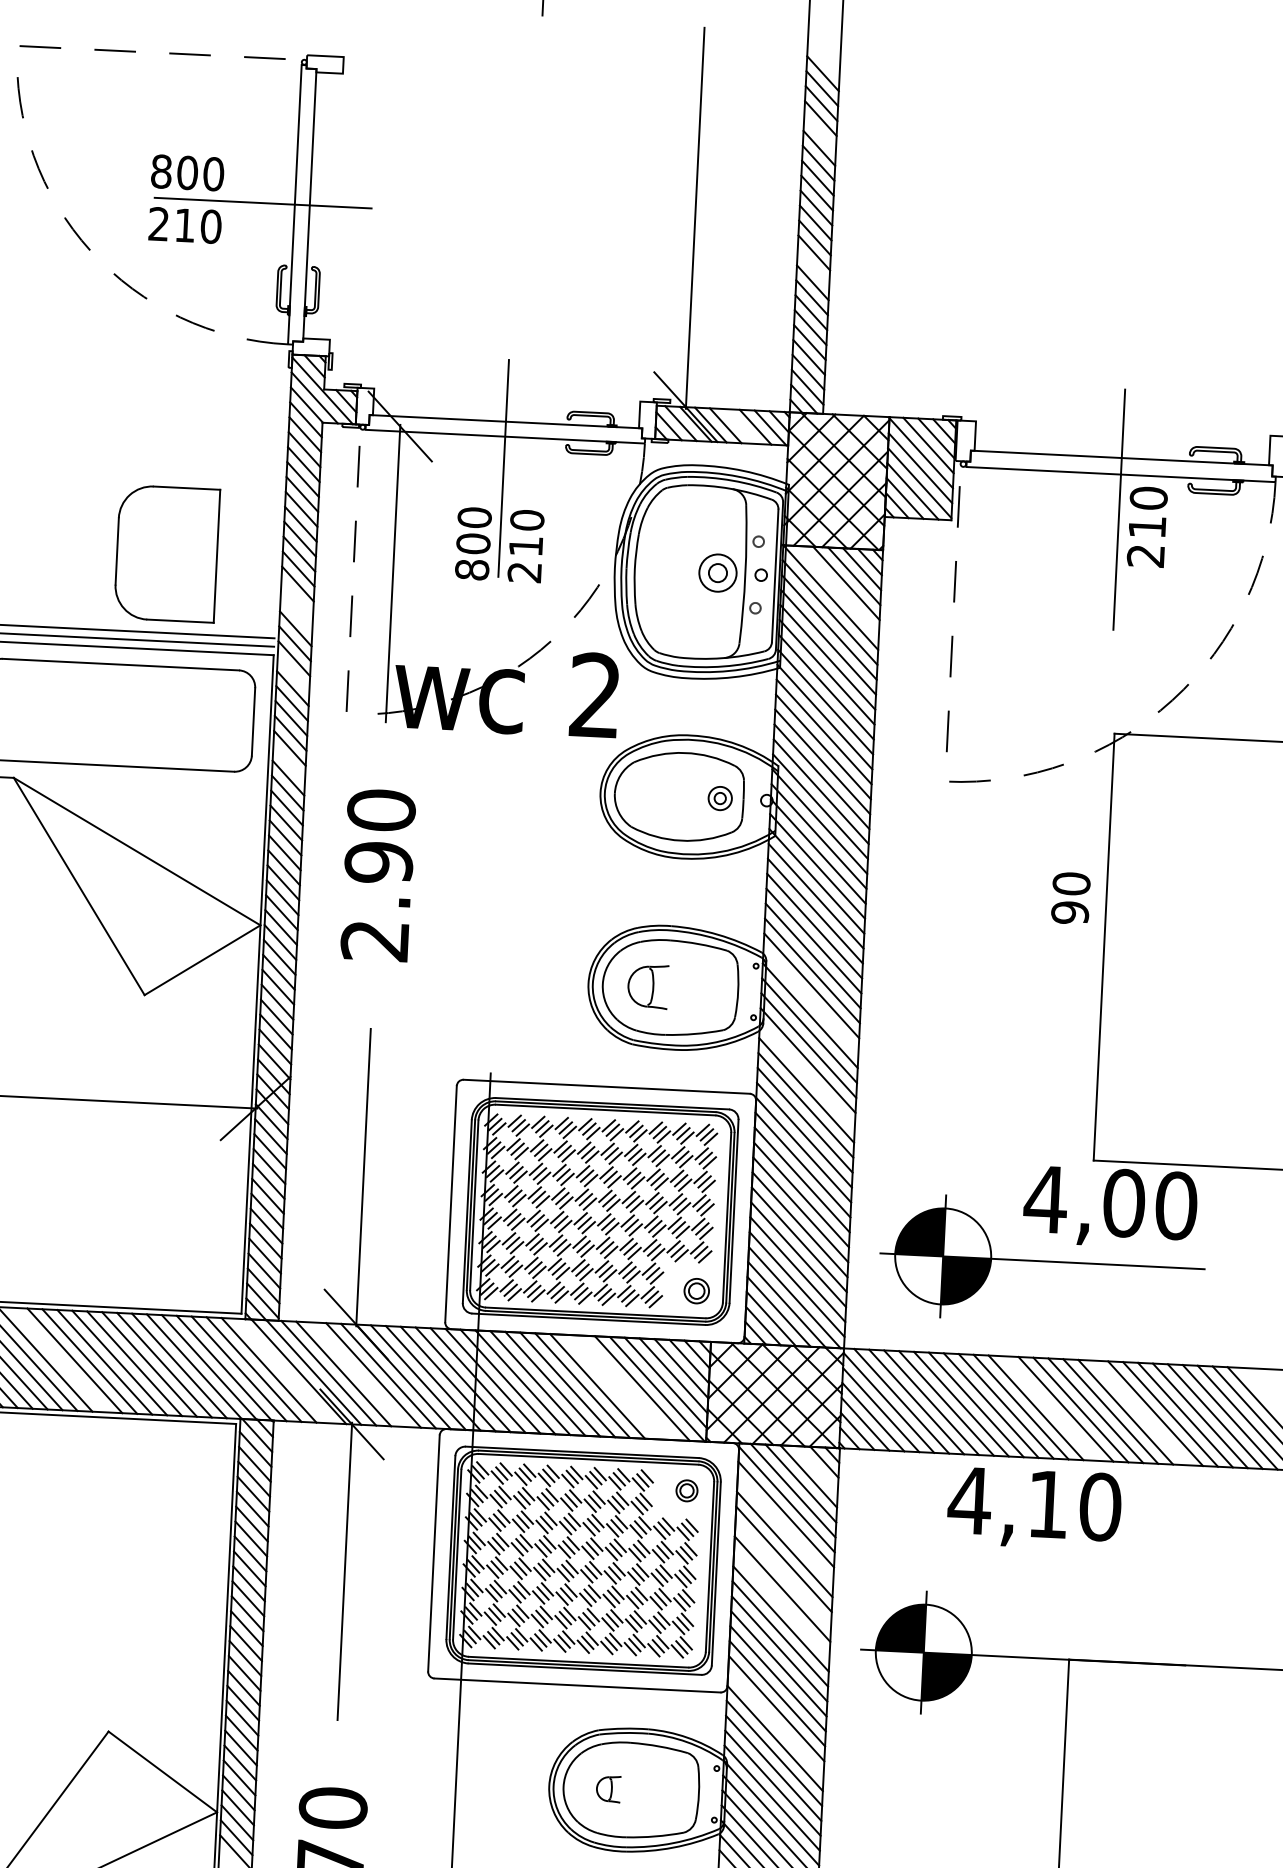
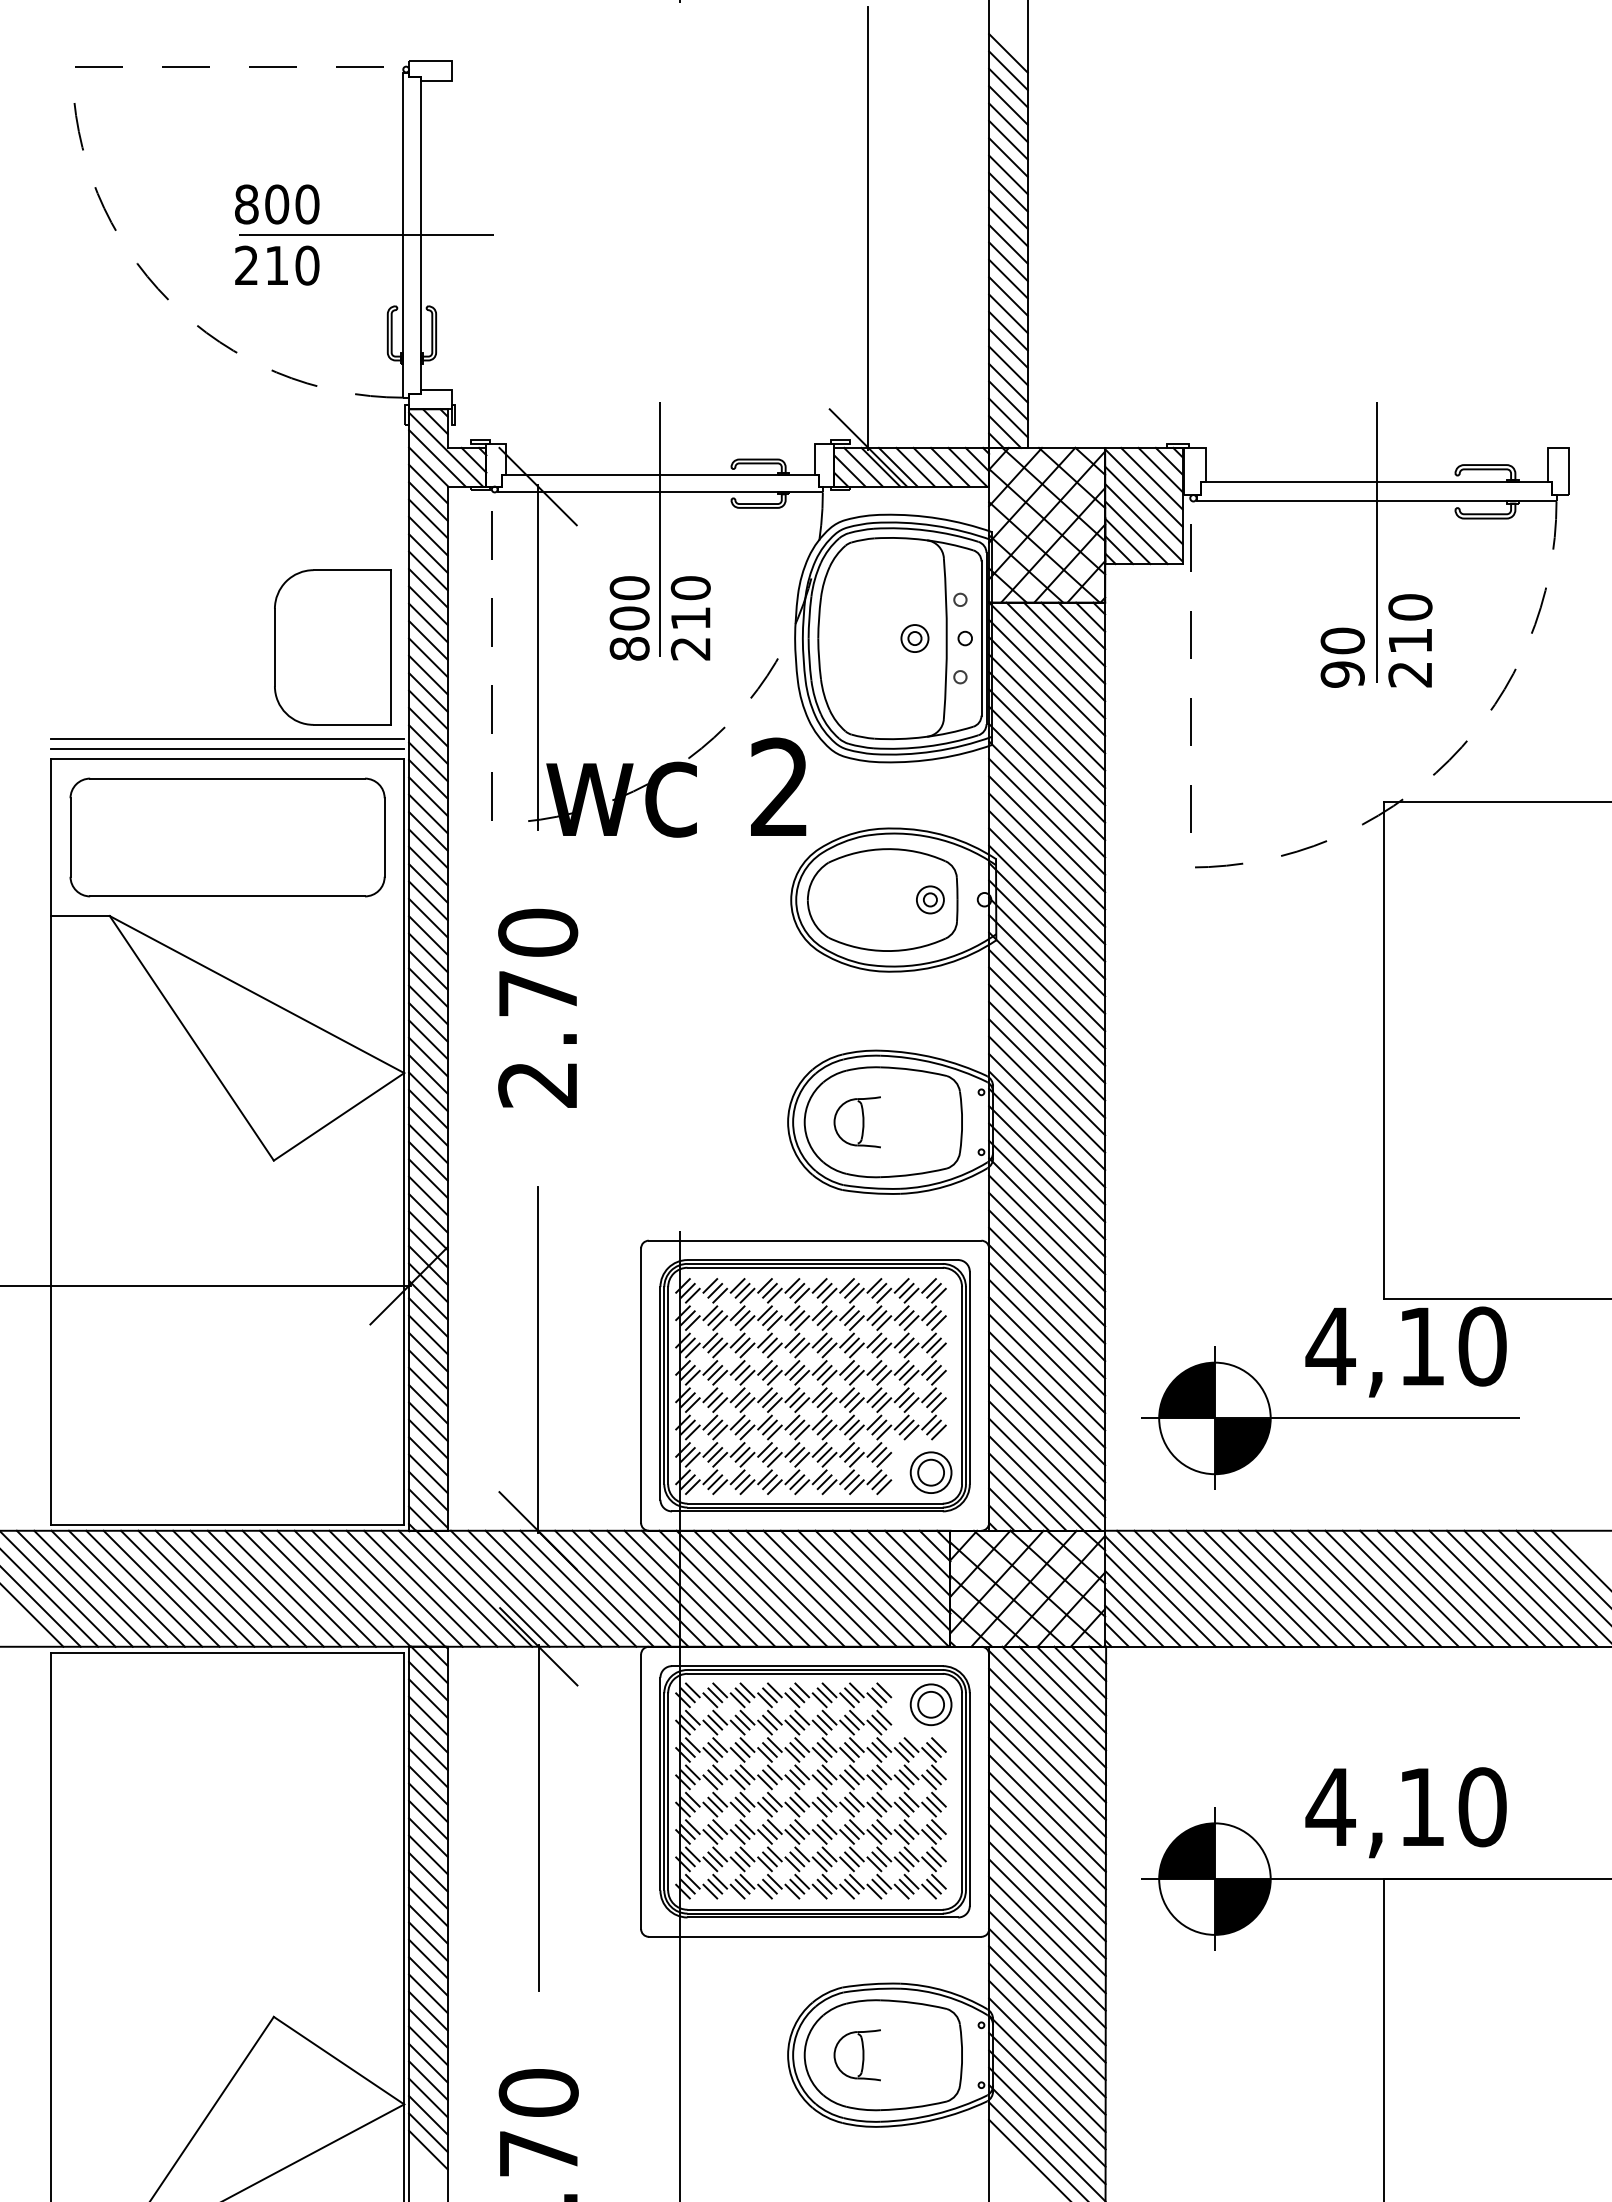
line: (820, 133) -> (1008, 122), added
line: (813, 267) -> (1008, 278), added
line: (740, 425) -> (932, 466), added
text: (1147, 526) -> (1410, 640), moved
part: (166, 553) -> (332, 647), moved
part: (717, 573) -> (914, 638), size x0.62
line: (838, 590) -> (1055, 651), added
line: (297, 599) -> (428, 692), added
line: (296, 613) -> (428, 709), added
line: (293, 672) -> (428, 778), added
line: (289, 763) -> (428, 883), added
text: (379, 862) -> (538, 993), 2.90 -> 2.70
text: (1070, 898) -> (1342, 657), moved
line: (811, 1000) -> (1047, 1129), added
line: (807, 1075) -> (1047, 1216), added
text: (1124, 1203) -> (1422, 1346), 4,00 -> 4,10
part: (696, 1290) -> (930, 1472), size x1.43
line: (60, 1359) -> (196, 1588), added
line: (283, 1370) -> (456, 1588), added
line: (358, 1374) -> (543, 1588), added
line: (612, 1386) -> (838, 1588), added
line: (627, 1387) -> (856, 1588), added
line: (1050, 1408) -> (1348, 1588), added
line: (1140, 1412) -> (1452, 1588), added
line: (816, 1469) -> (1080, 1672), added
part: (686, 1490) -> (930, 1704), size x1.67
text: (1033, 1508) -> (1405, 1812), moved
line: (785, 1528) -> (1047, 1743), added
line: (783, 1573) -> (1047, 1795), added
line: (781, 1603) -> (1047, 1830), added
line: (775, 1723) -> (1047, 1969), added
part: (608, 1789) -> (856, 2055), size x1.67

